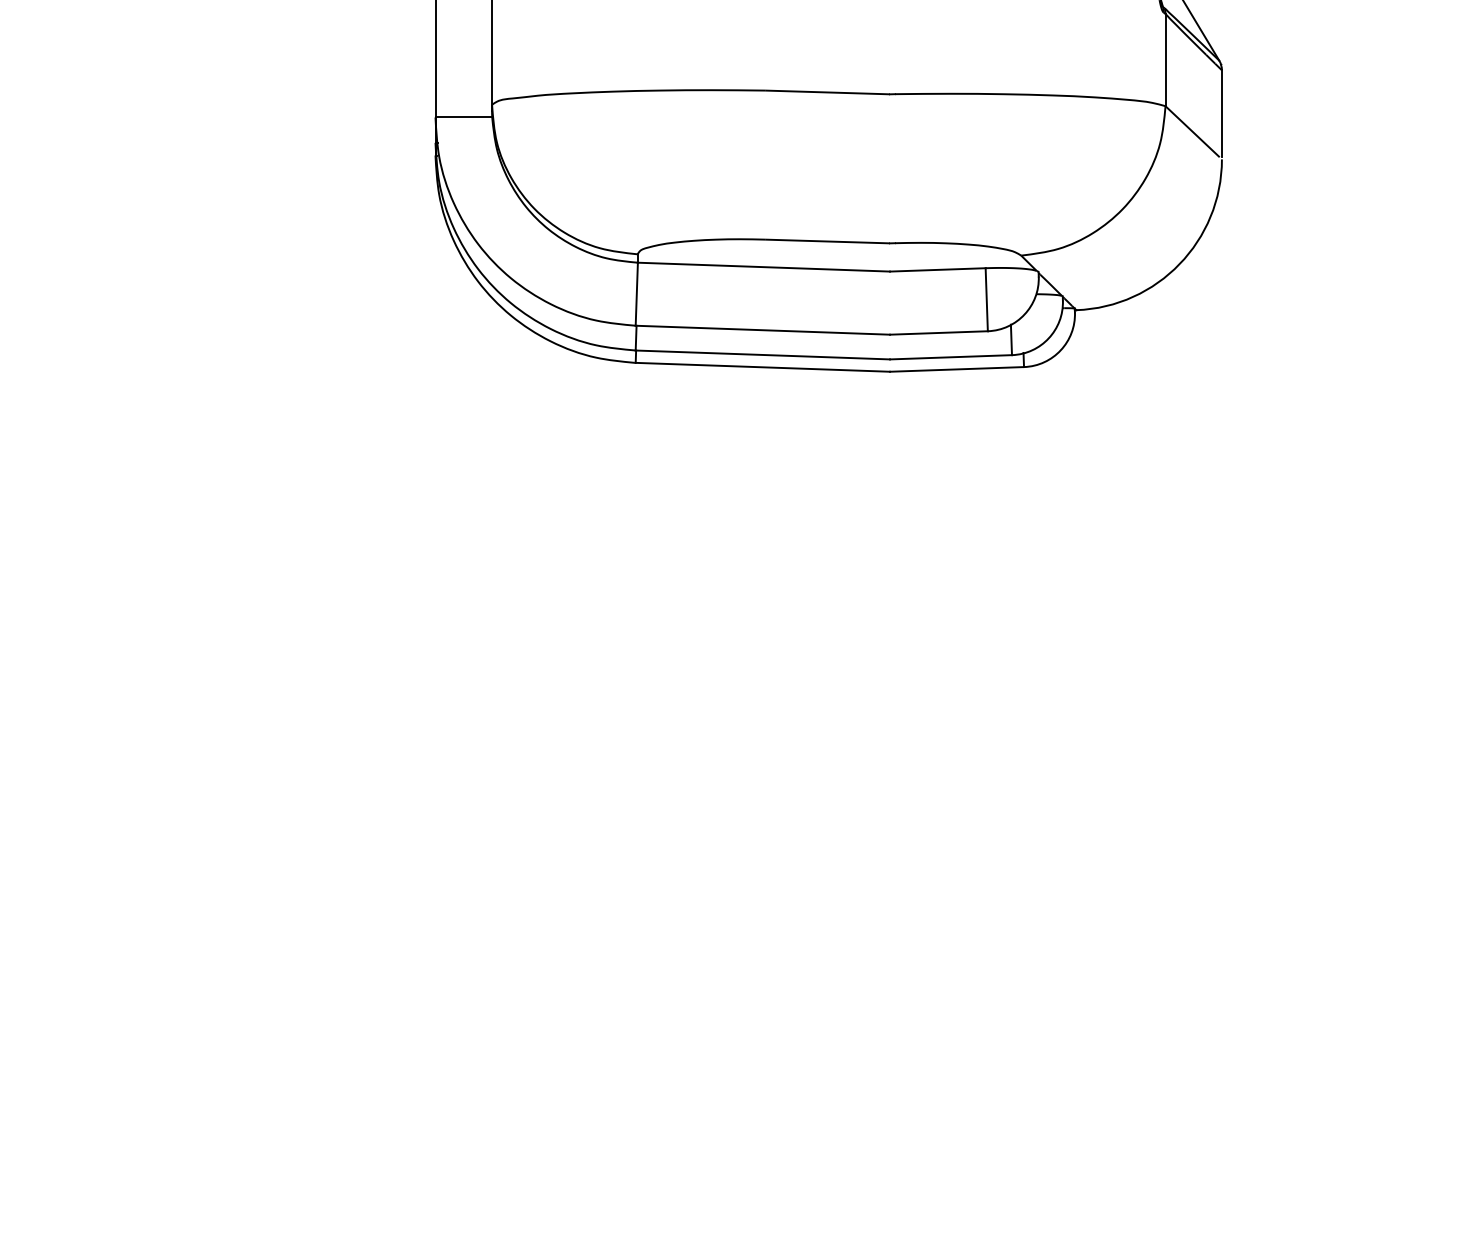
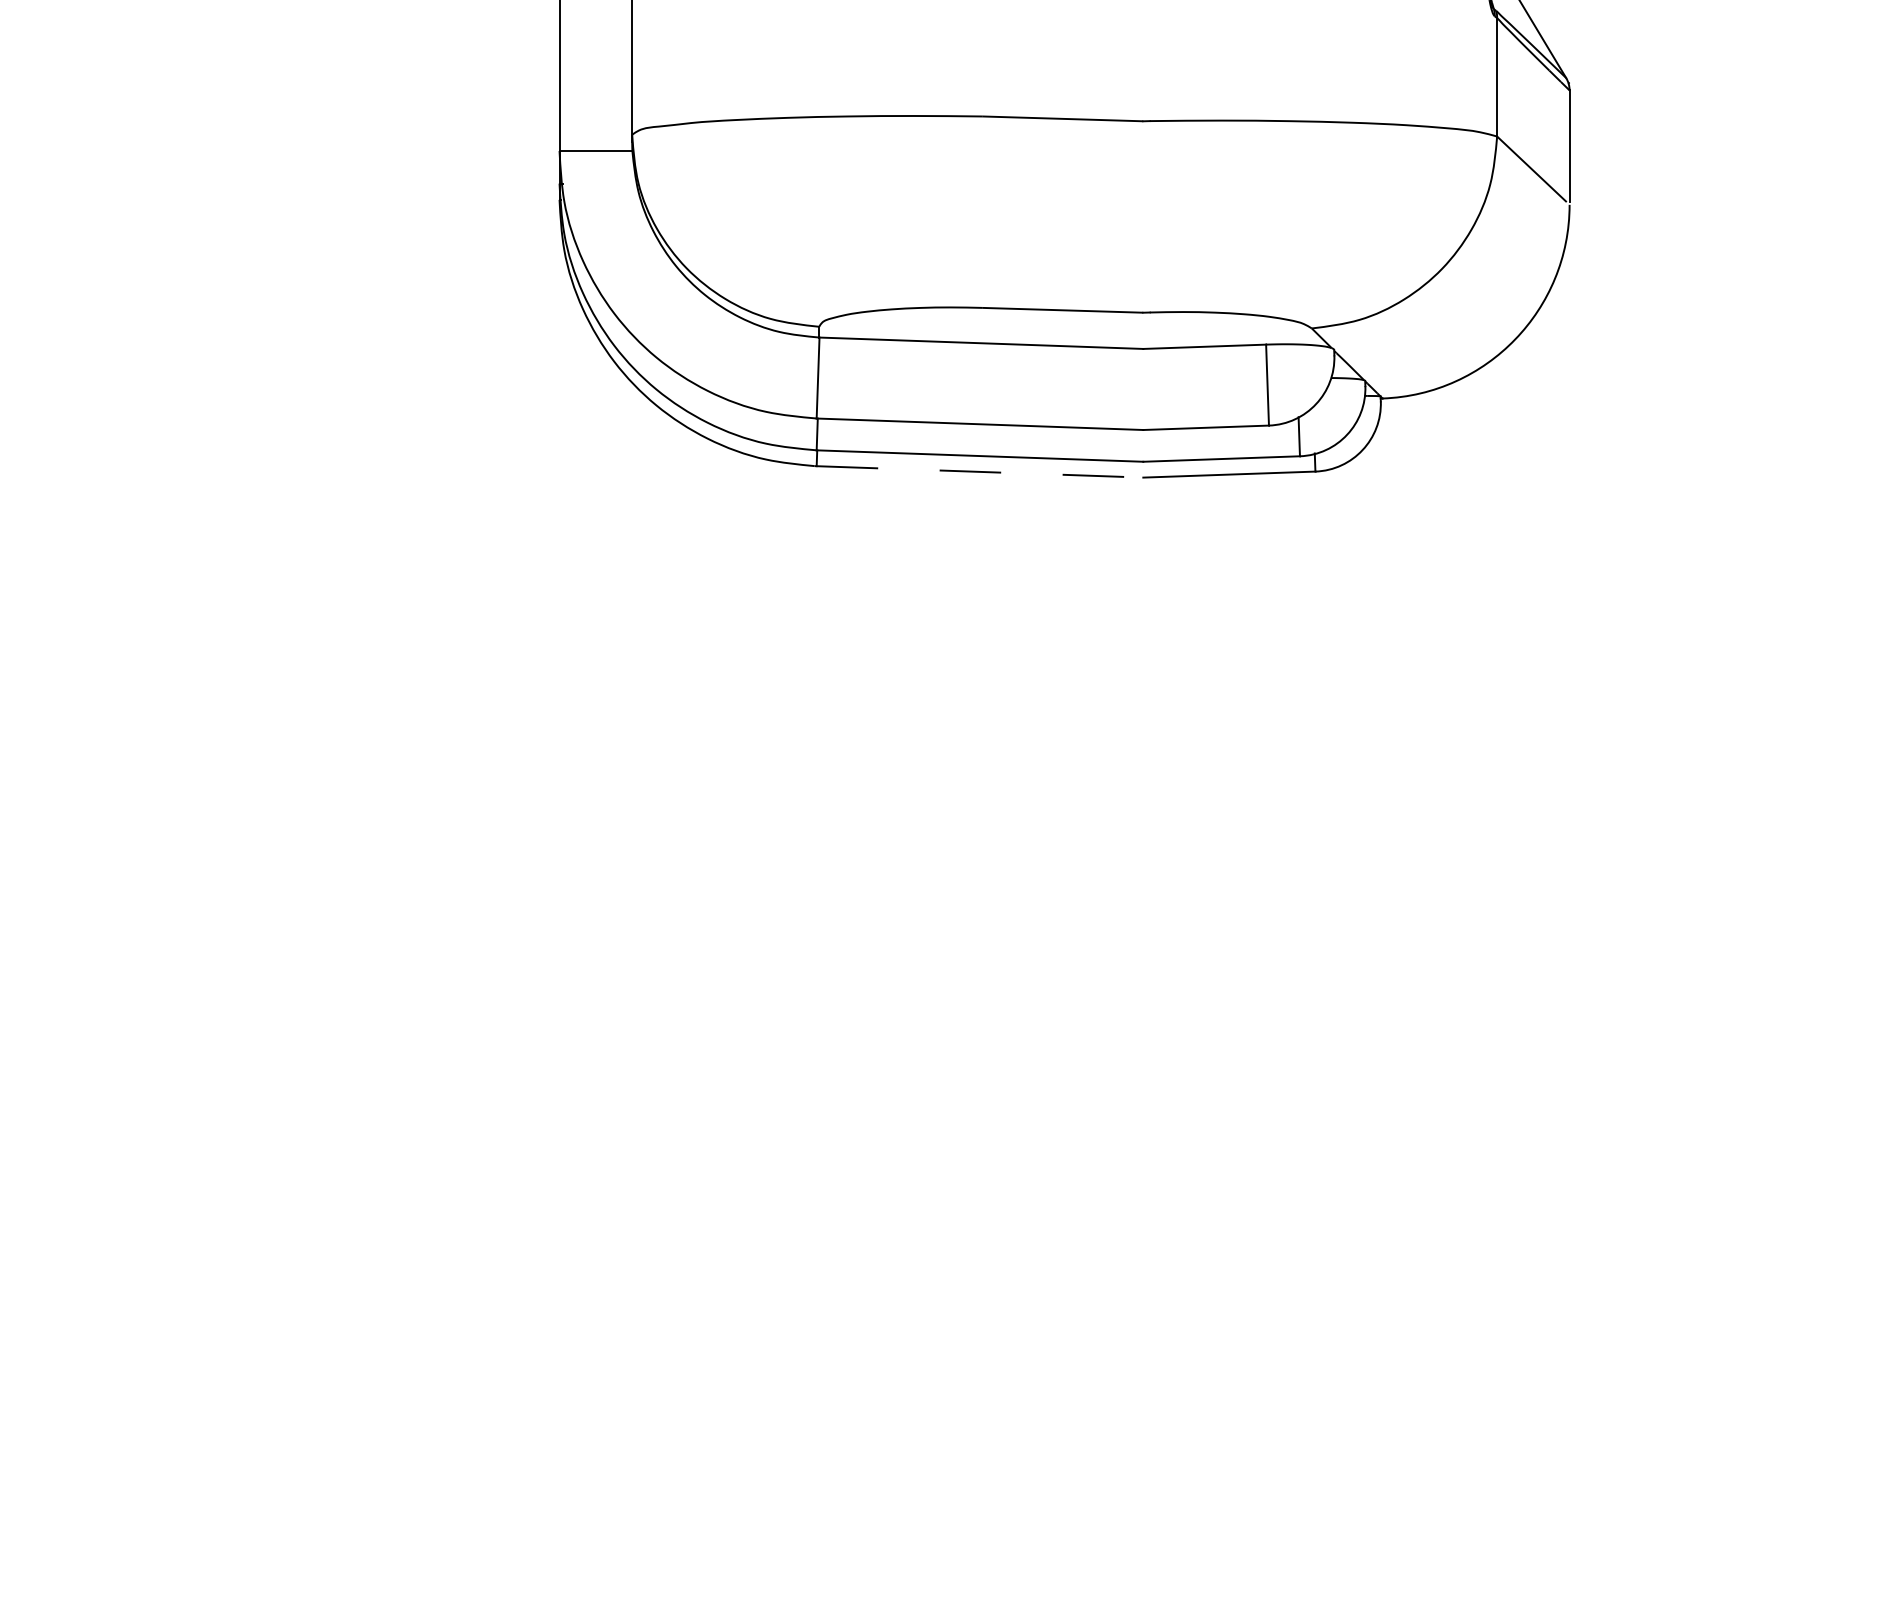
line: (763, 367) -> (980, 471), solid -> dashed

